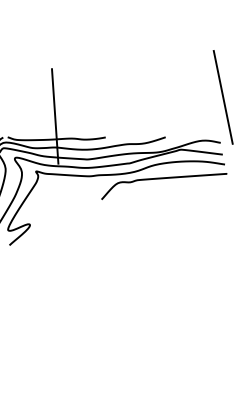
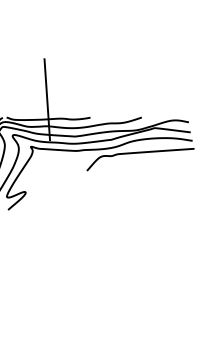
line: (222, 97) -> (190, 83), removed

